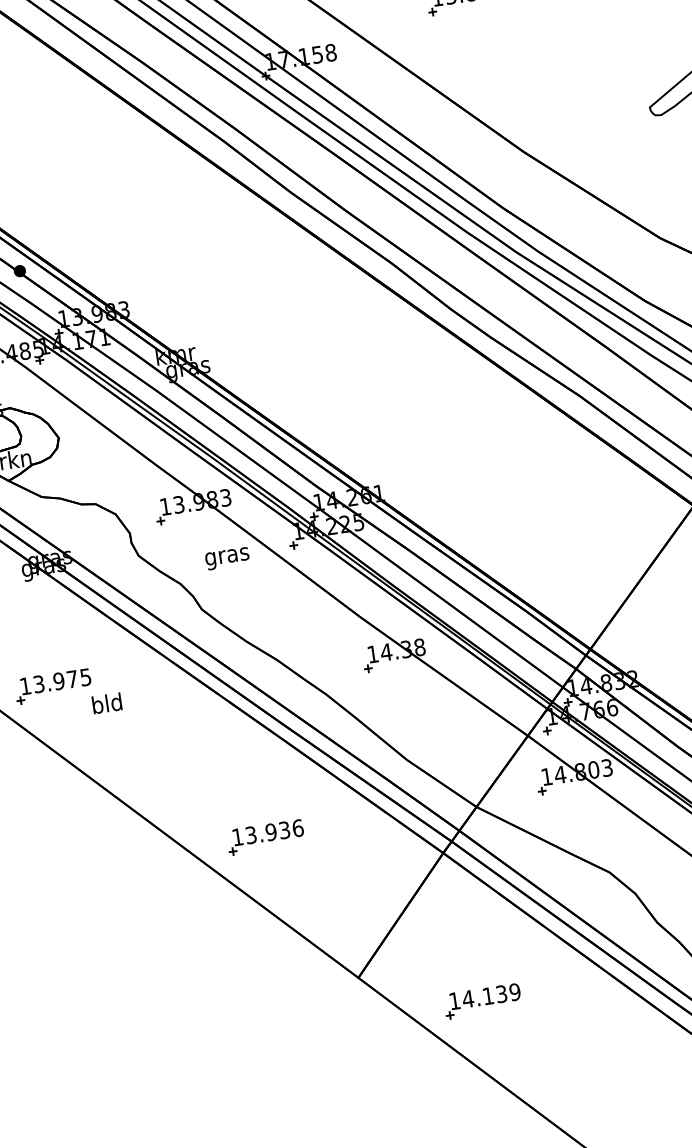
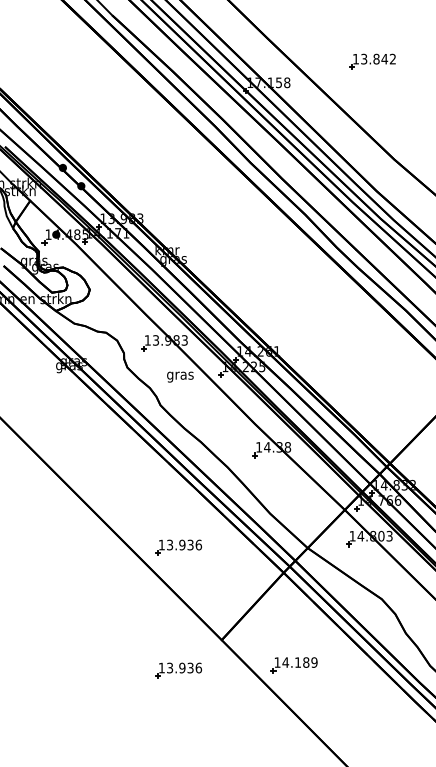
part: (67, 694) -> (72, 444), removed
text: (502, 993) -> (306, 662), 14.139 -> 14.189
part: (295, 1037) -> (178, 670), added

